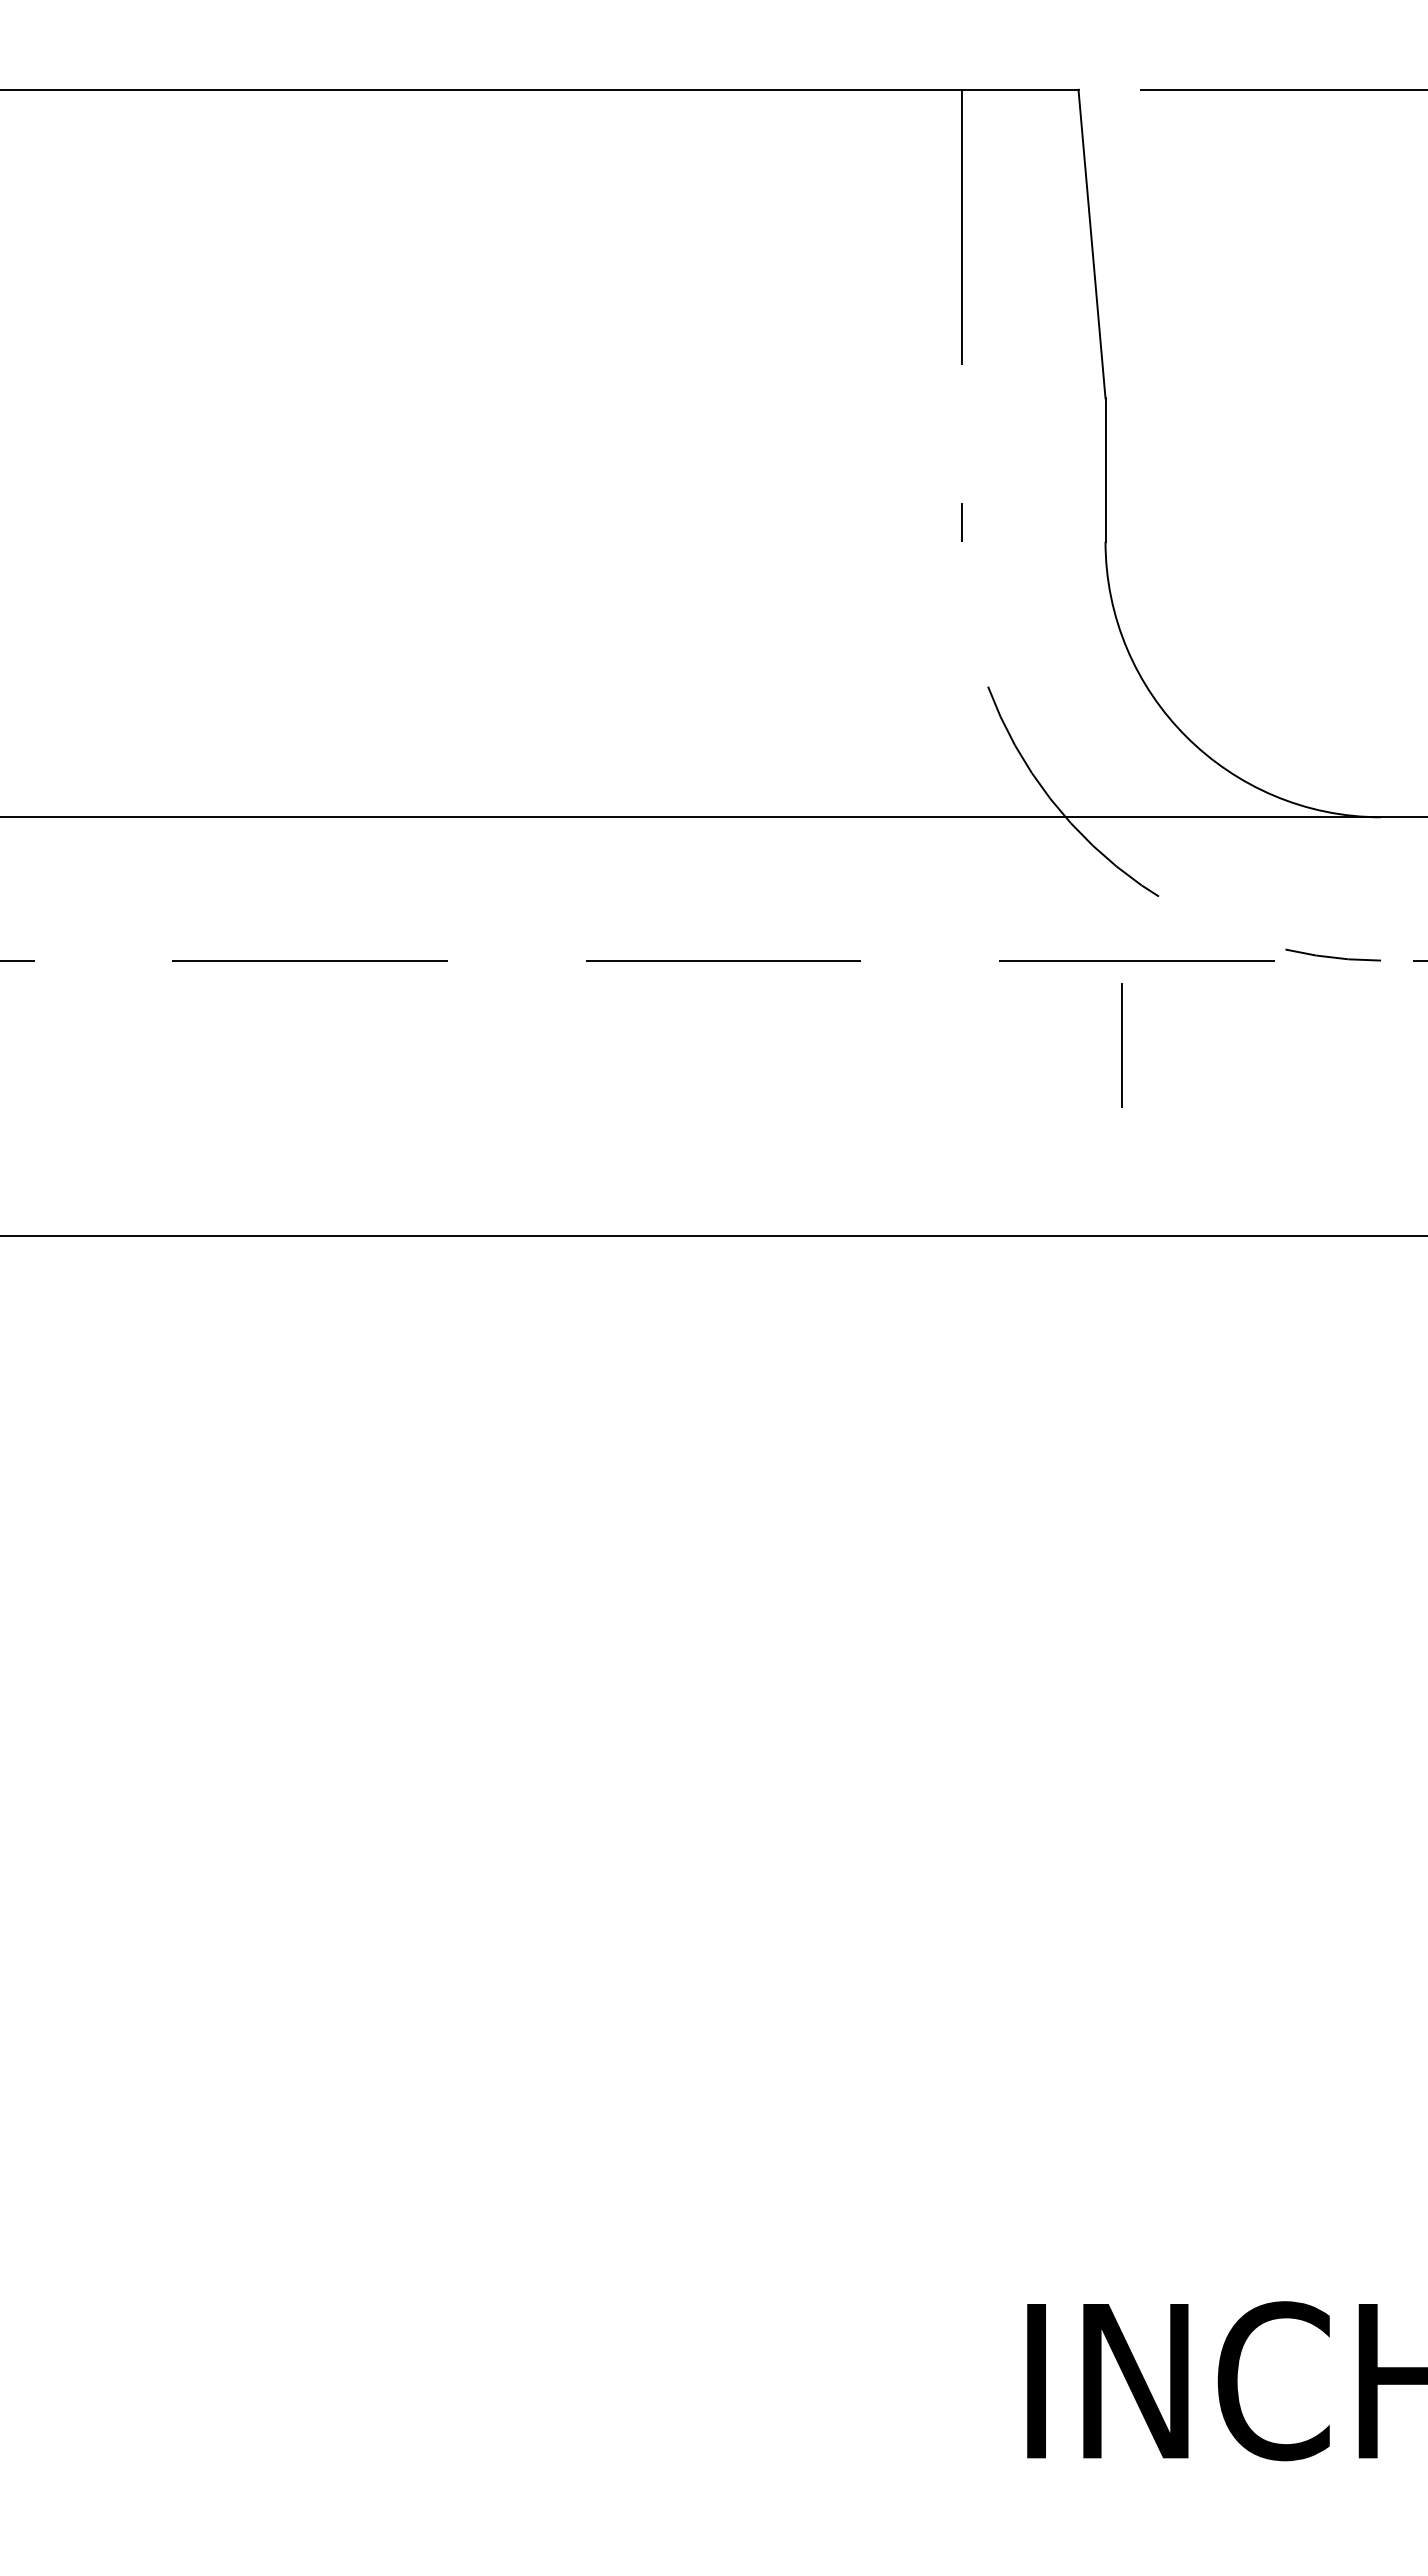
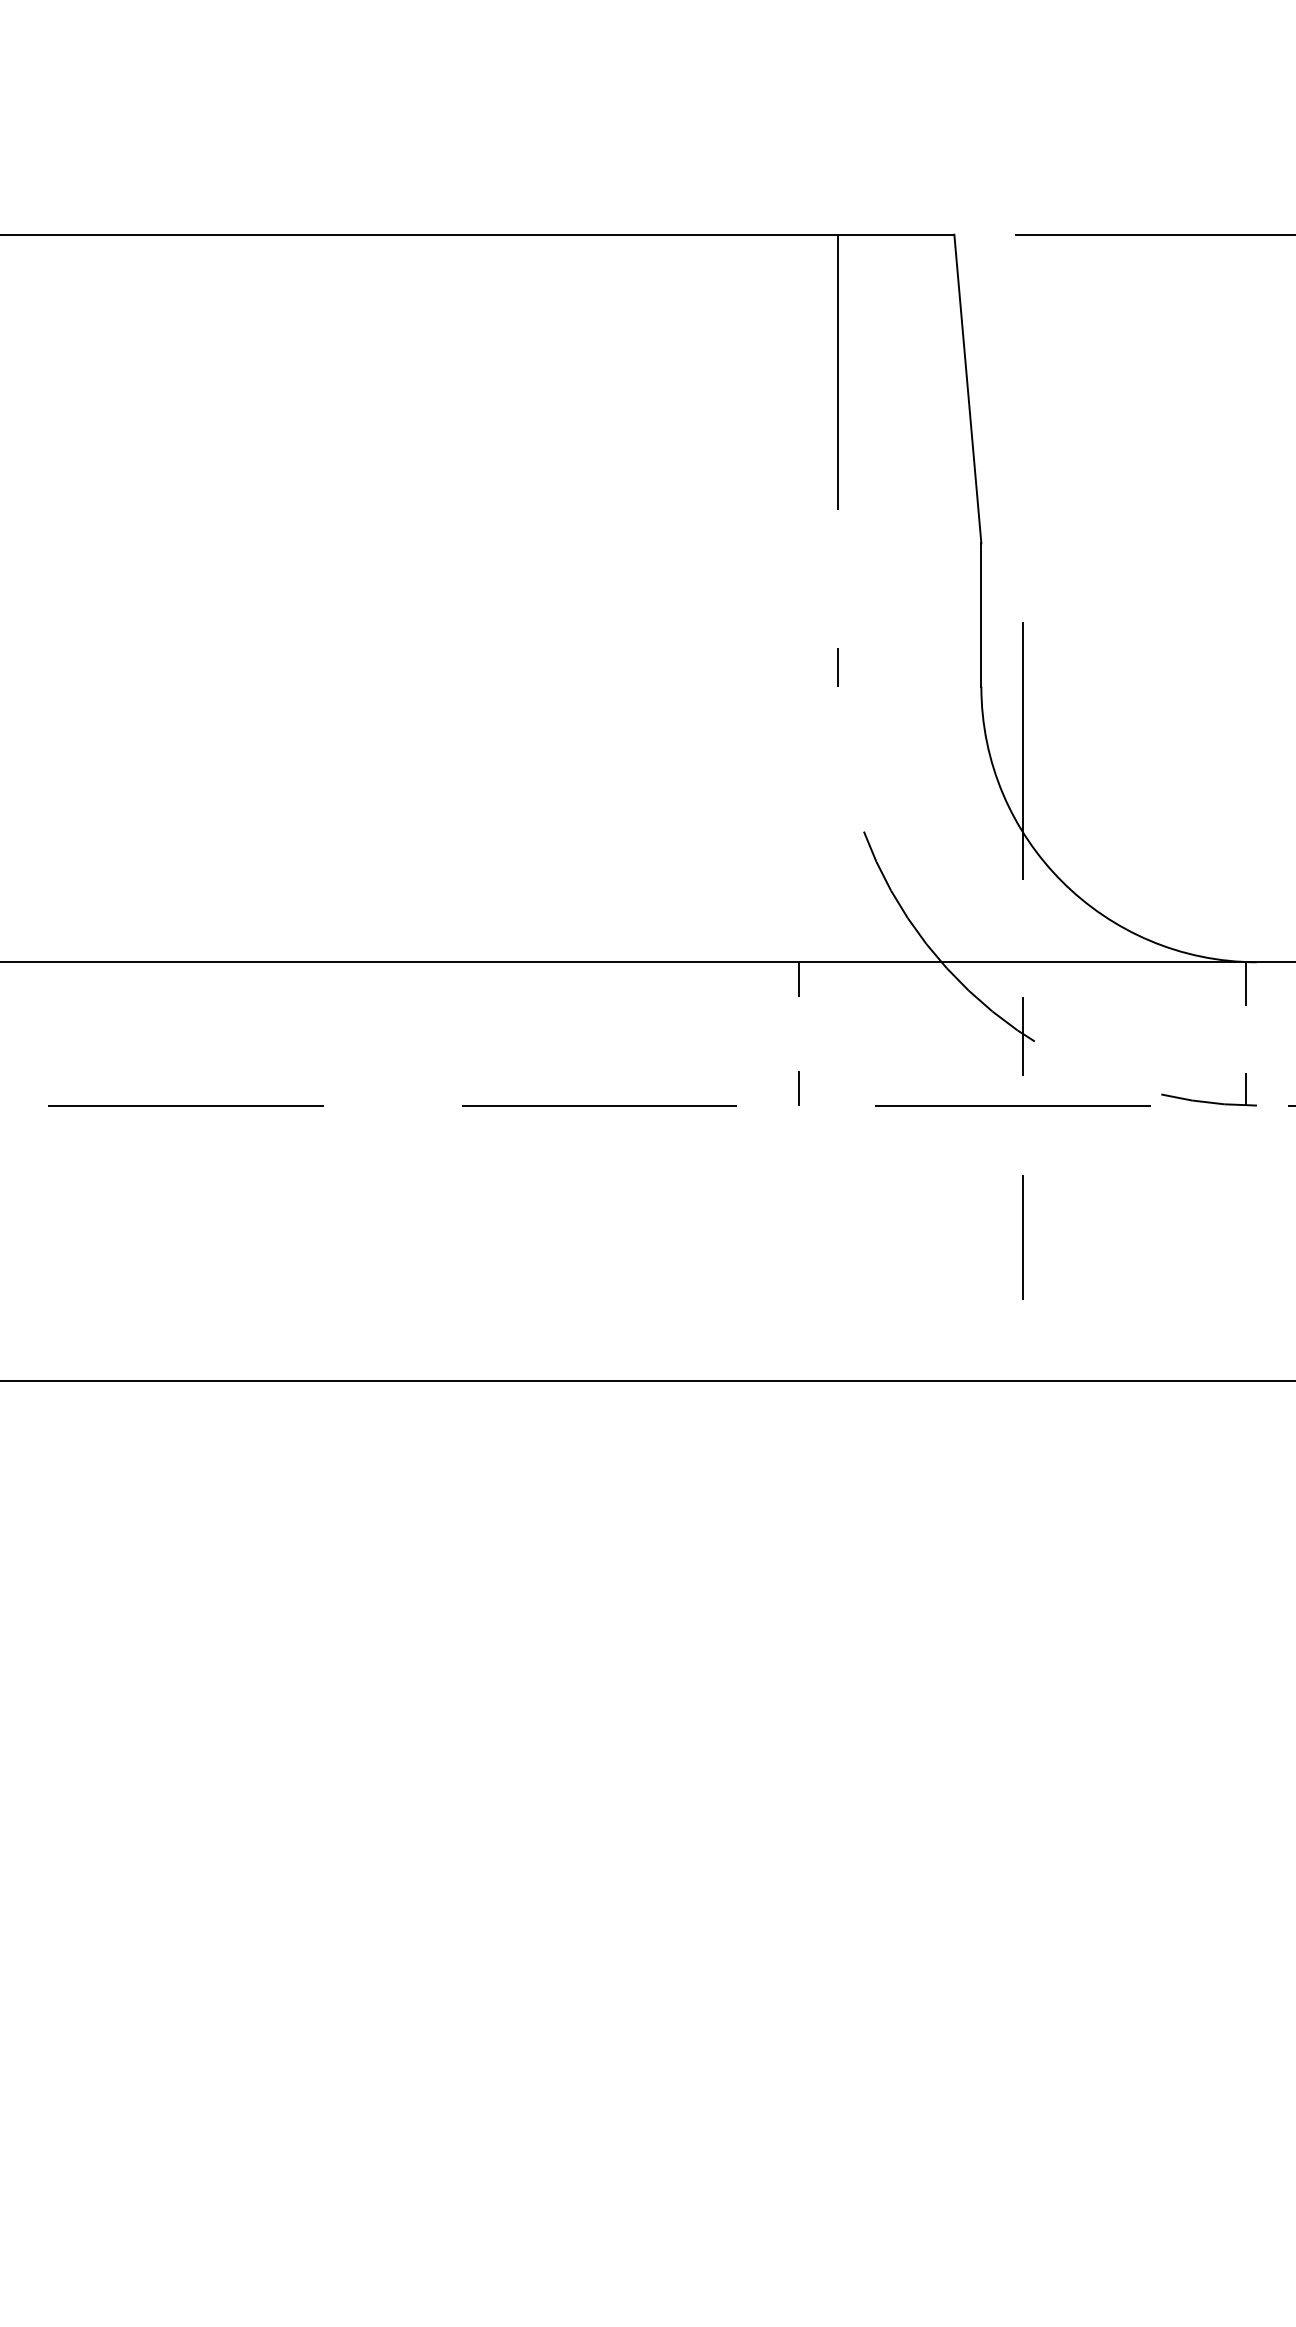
line: (1146, 605) -> (1022, 750), added
line: (923, 834) -> (799, 979), added
line: (1370, 839) -> (1246, 984), added
line: (1146, 891) -> (1022, 1036), added
line: (922, 943) -> (798, 1088), added
line: (1370, 944) -> (1246, 1089), added
line: (1121, 1045) -> (1022, 1237), moved

